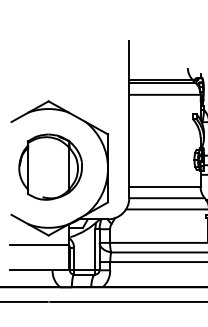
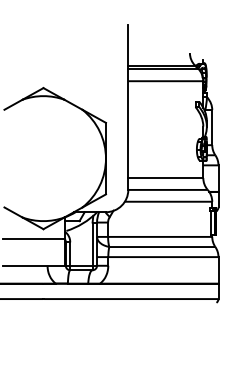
part: (50, 167) -> (45, 157), removed

